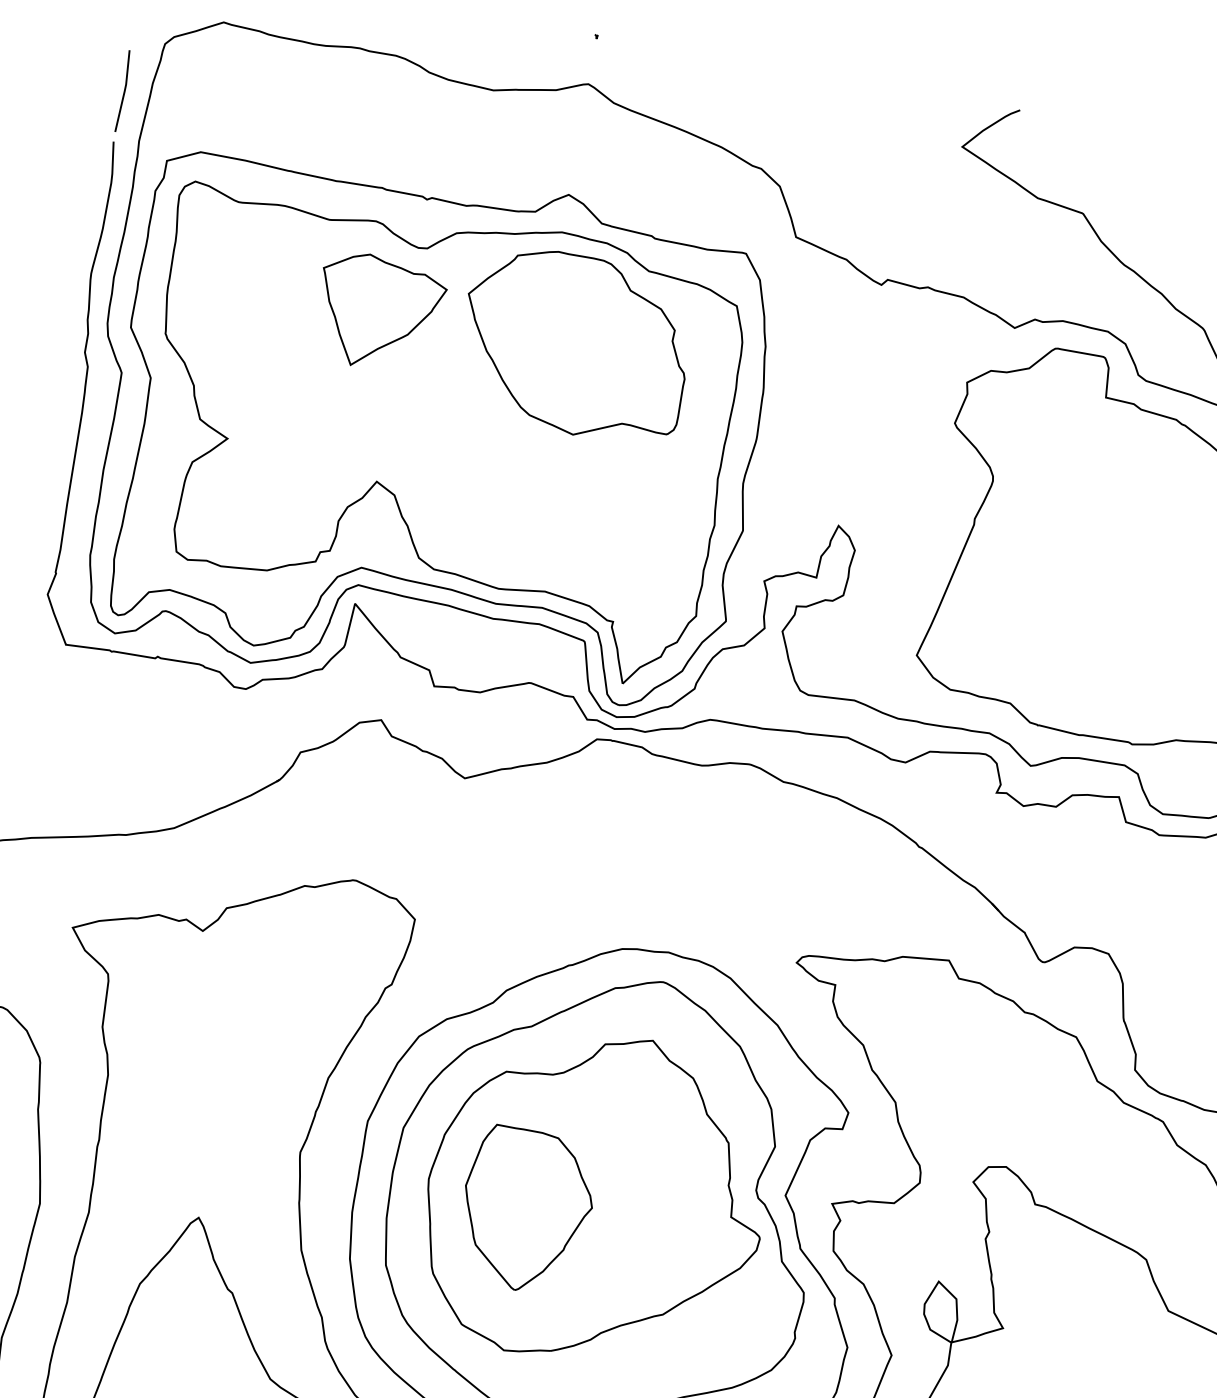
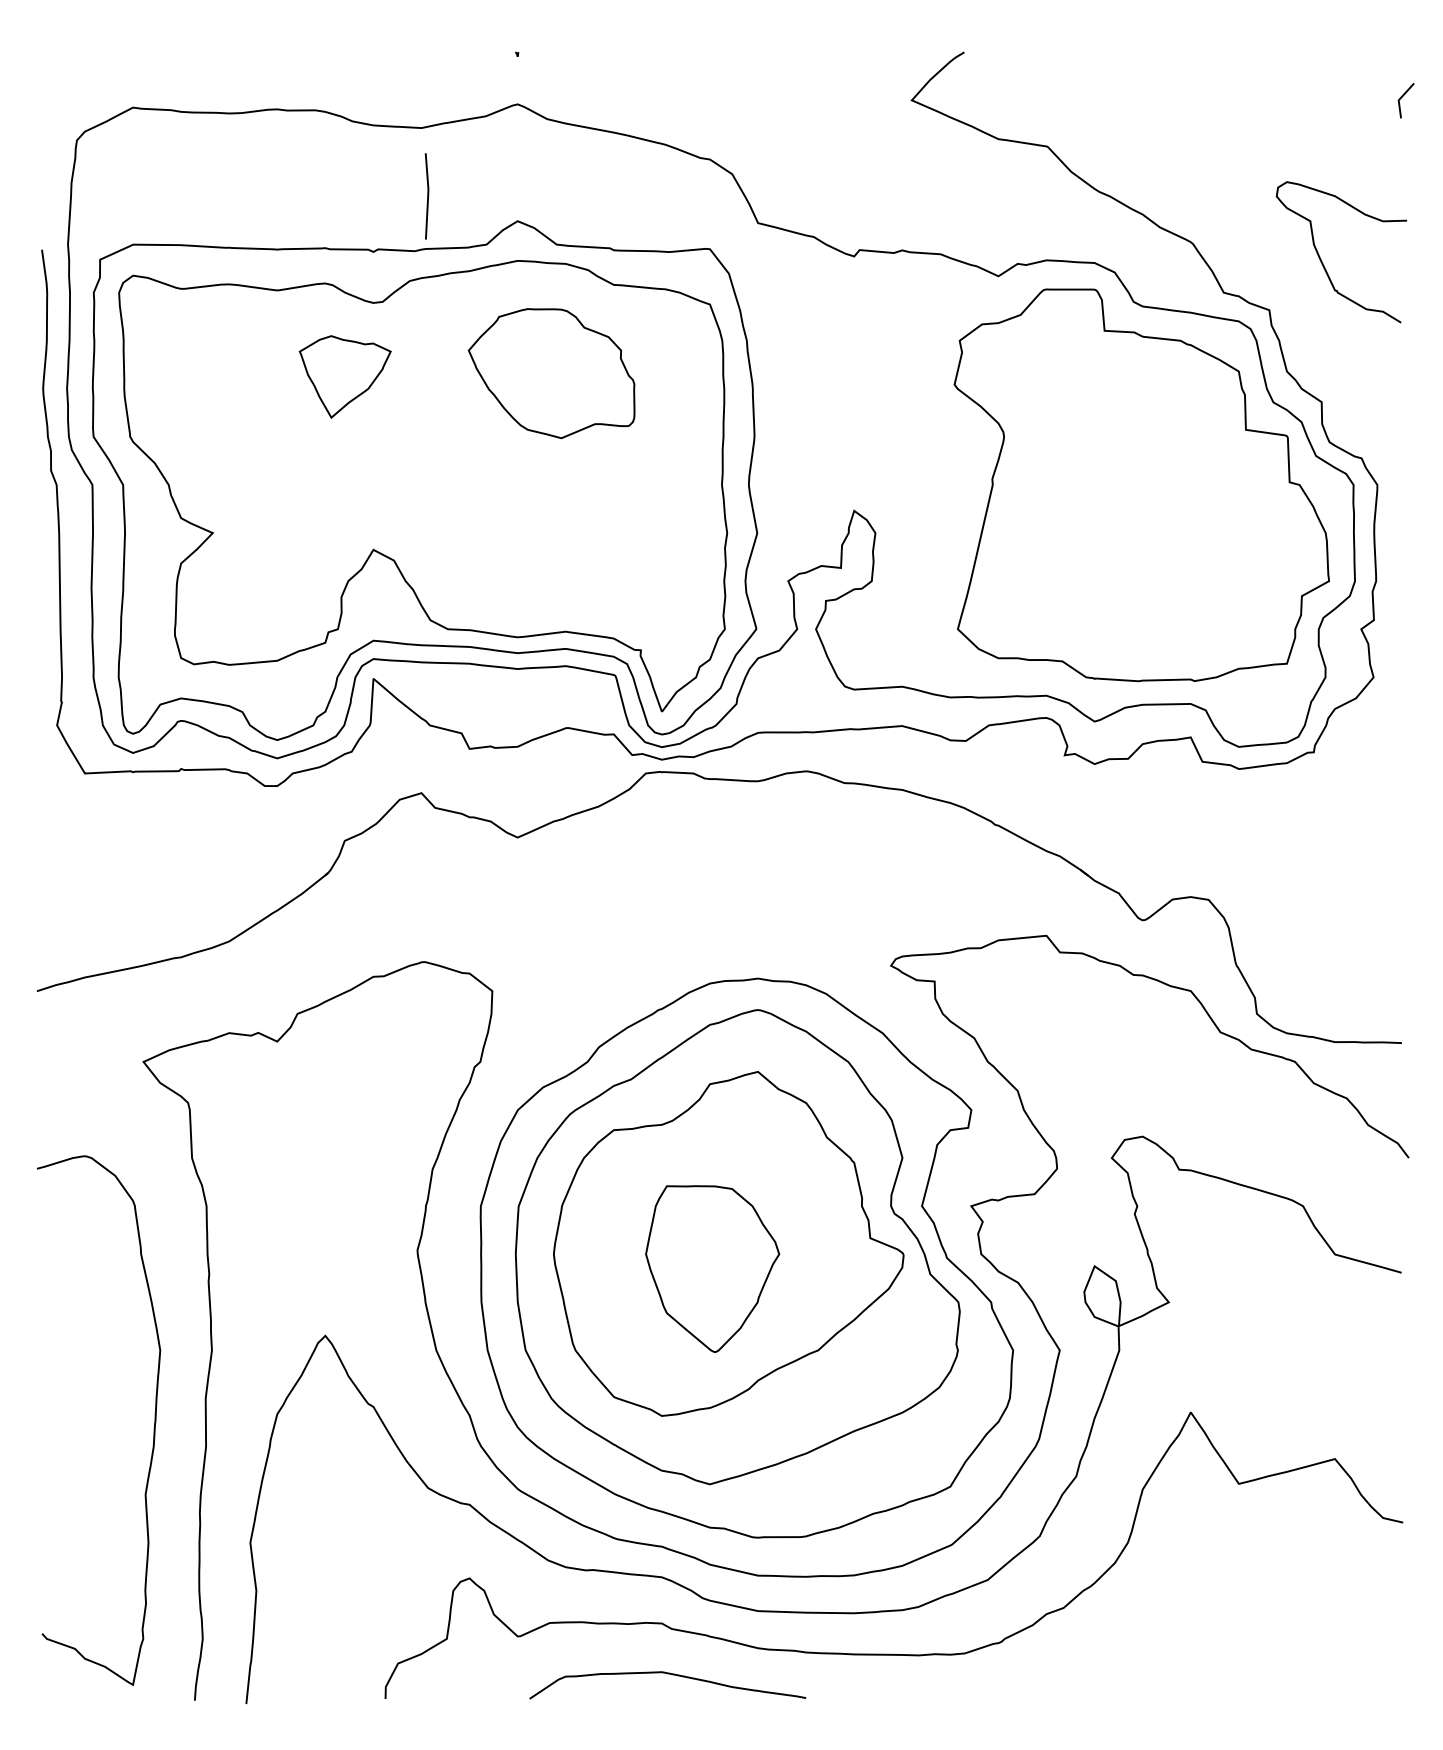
line: (124, 91) -> (427, 196), moved
part: (379, 312) -> (345, 376), size x0.7
part: (575, 344) -> (551, 373), size x0.7
part: (526, 1210) -> (712, 1268), moved

